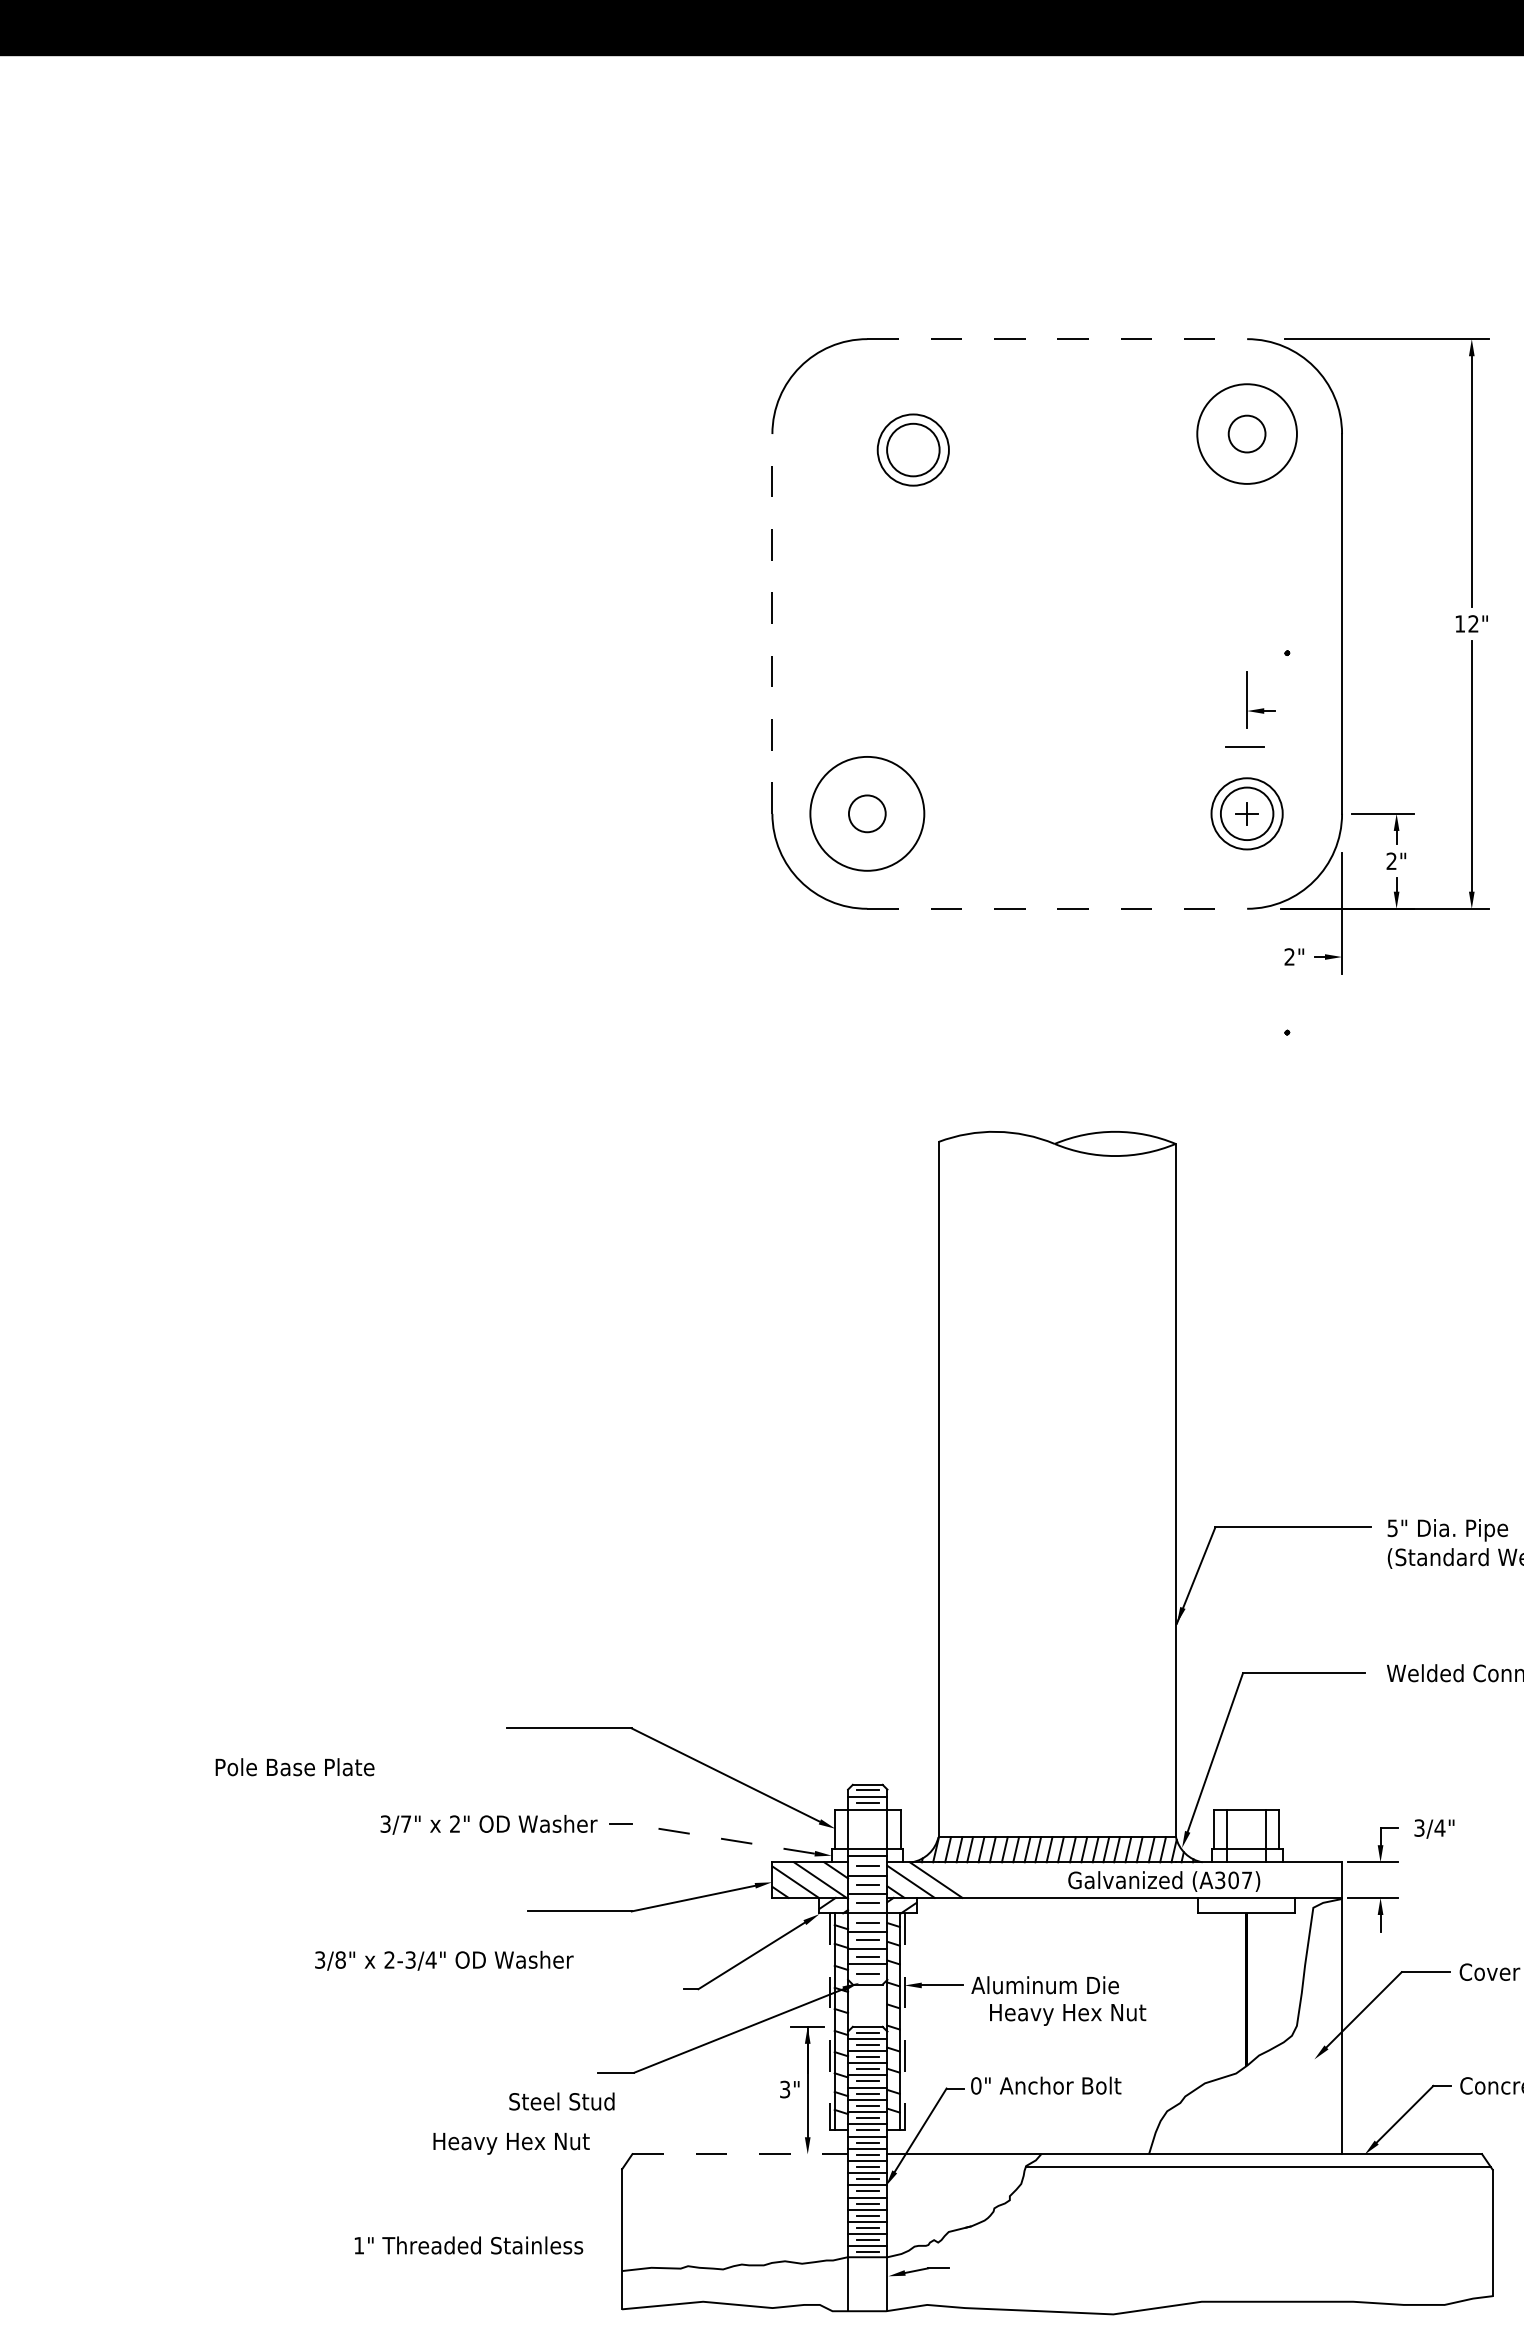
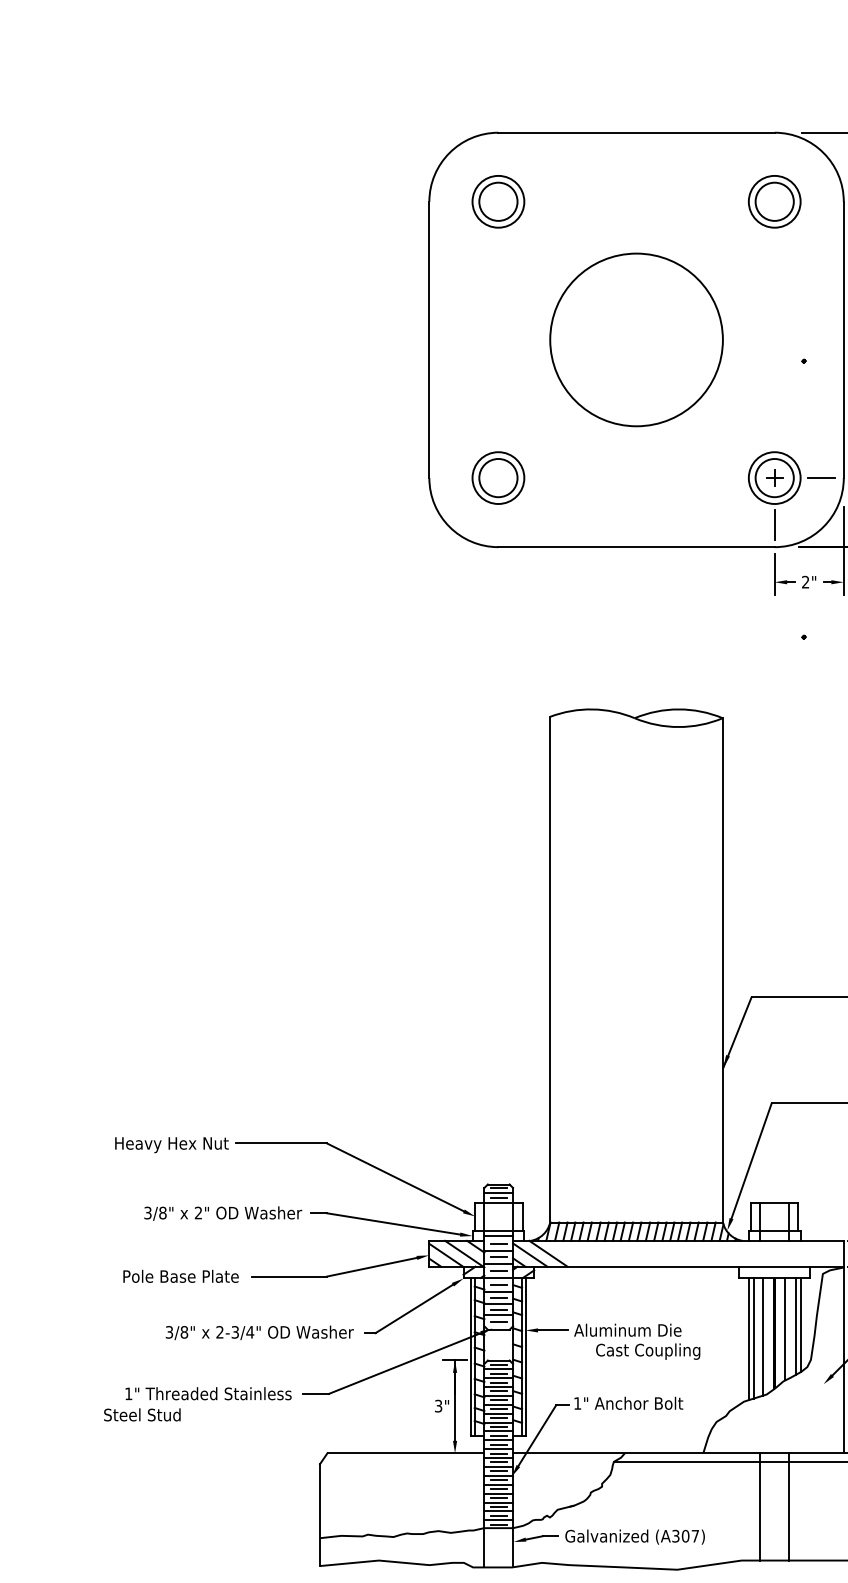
line: (1057, 339) -> (636, 133), dashed -> solid
circle: (1246, 433) -> (774, 201), size x0.71
circle: (1246, 433) -> (774, 201), size x1.43
part: (912, 449) -> (497, 201), moved
line: (772, 623) -> (429, 339), dashed -> solid
circle: (1056, 623) -> (636, 339), added
part: (1260, 708) -> (784, 580), moved
line: (1244, 746) -> (820, 477), moved
circle: (866, 813) -> (497, 477), size x0.62
circle: (867, 813) -> (498, 477), size x1.43
line: (1247, 878) -> (774, 525), added
line: (1057, 908) -> (636, 546), dashed -> solid
text: (294, 1767) -> (180, 1276), moved
text: (406, 1823) -> (163, 1212), 3/7" -> 3/8"
line: (723, 1839) -> (393, 1224), dashed -> solid
text: (1164, 1881) -> (635, 1537), moved
text: (444, 1960) -> (259, 1332), moved
line: (1283, 1977) -> (801, 1324), added
line: (1277, 1979) -> (796, 1326), added
line: (1261, 1983) -> (785, 1329), added
line: (1231, 1994) -> (763, 1337), added
line: (1218, 1996) -> (753, 1338), added
line: (1211, 1997) -> (748, 1339), added
text: (1068, 2014) -> (644, 1351), Heavy Hex Nut -> Cast Coupling
line: (829, 2021) -> (470, 1356), dashed -> solid
line: (904, 2021) -> (525, 1356), dashed -> solid
text: (976, 2085) -> (577, 1403), 0" -> 1"
text: (561, 2101) -> (142, 1414), moved
text: (511, 2143) -> (171, 1144), moved
line: (740, 2154) -> (406, 1453), dashed -> solid
line: (1227, 2227) -> (760, 1506), added
line: (1266, 2227) -> (788, 1506), added
text: (468, 2245) -> (208, 1393), moved

